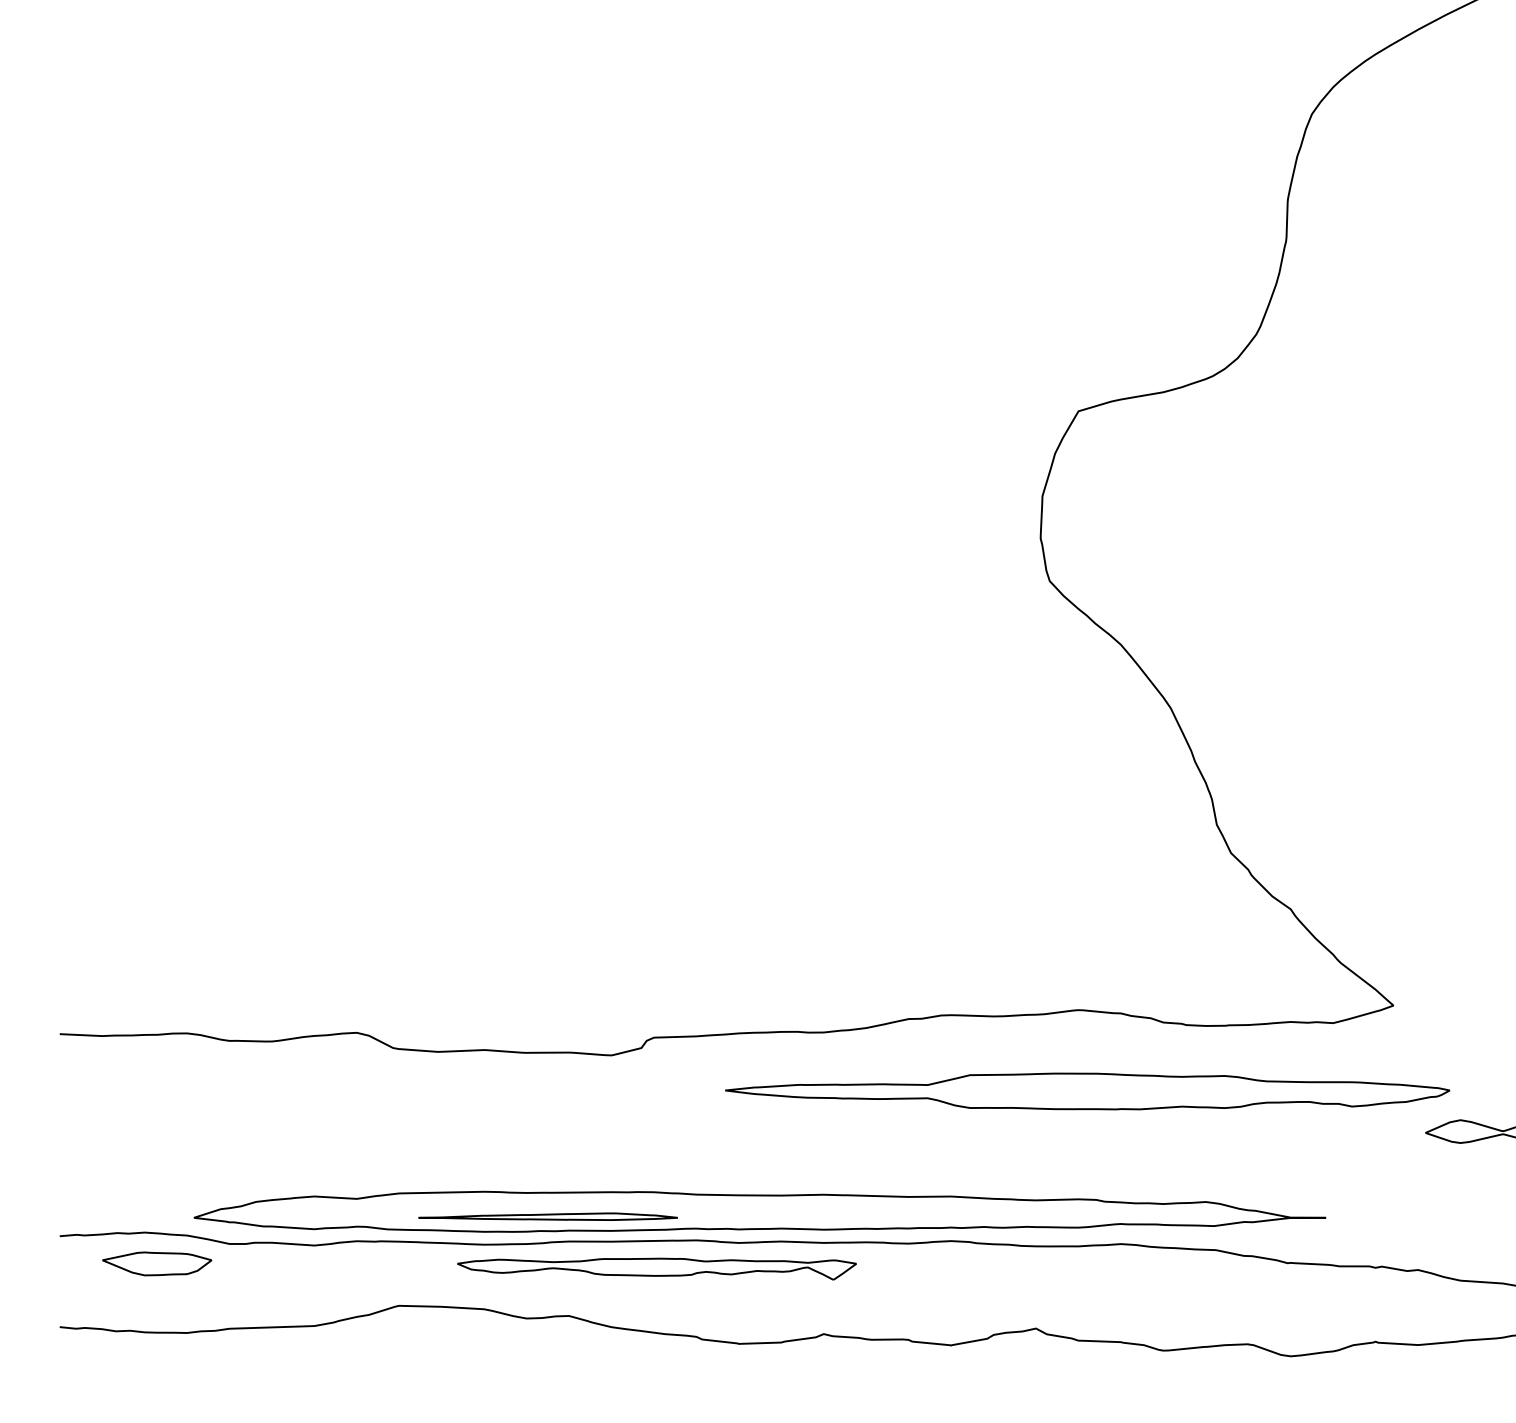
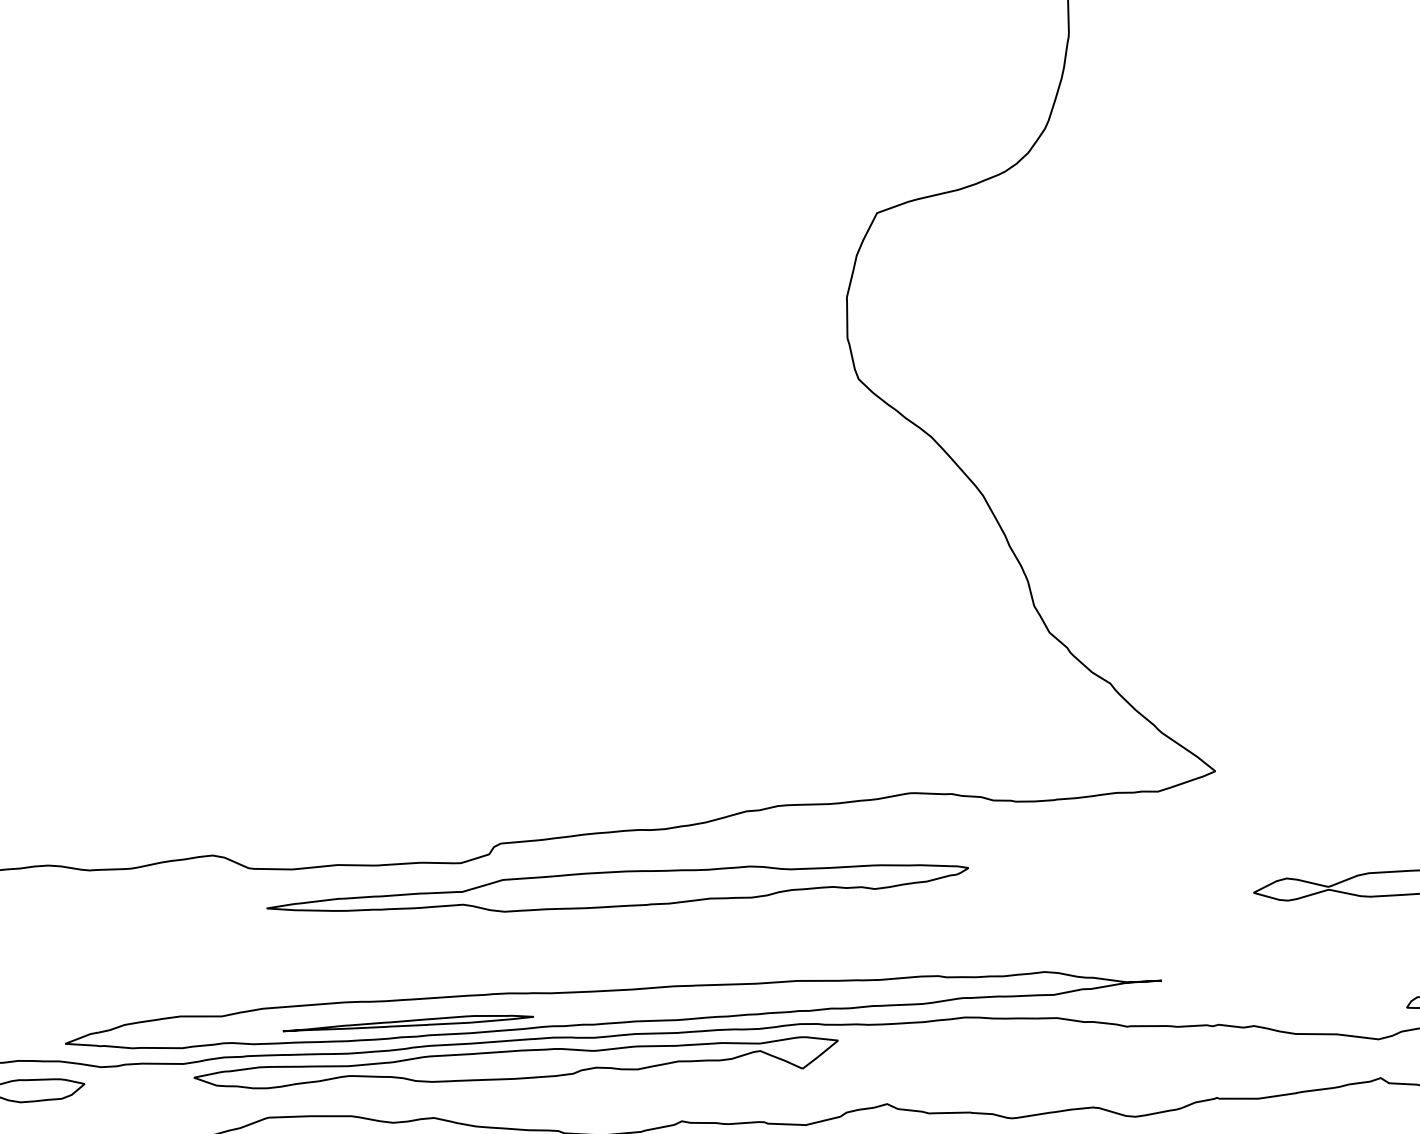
part: (1087, 1091) -> (617, 889), moved
part: (656, 1268) -> (516, 1067), size x1.67

